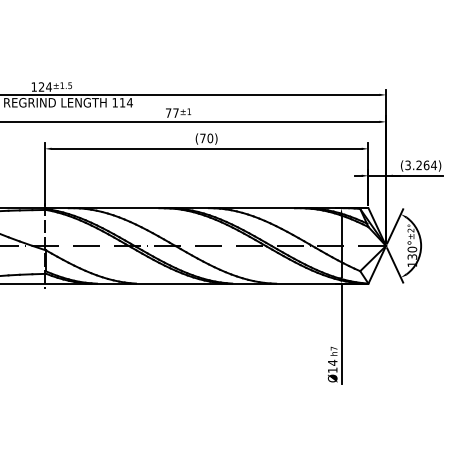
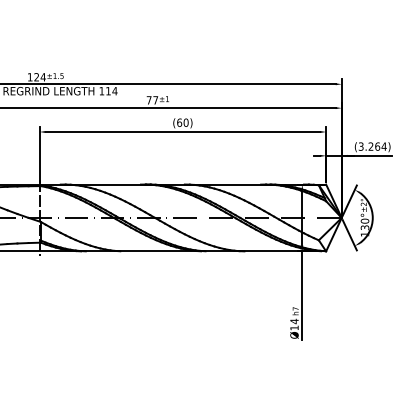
text: (202, 138) -> (179, 122), (70) -> (60)

